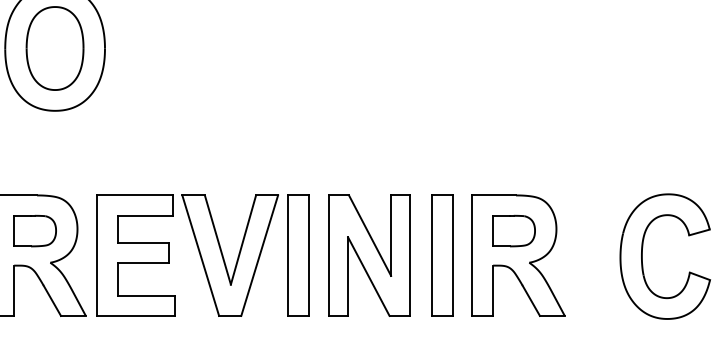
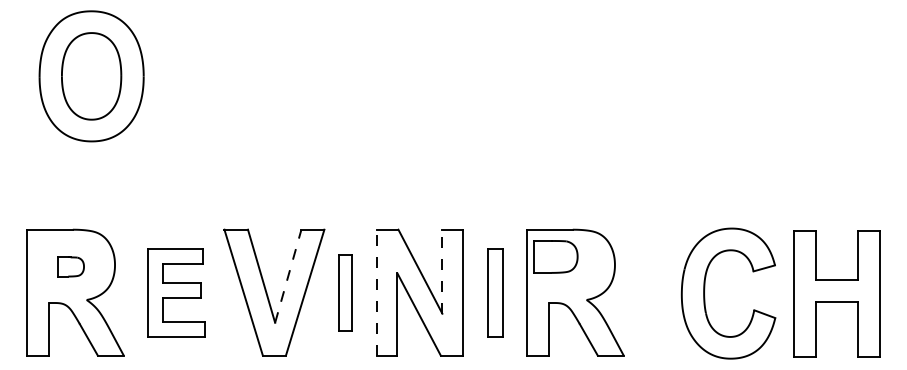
part: (34, 230) -> (70, 266), size x0.6
part: (513, 230) -> (555, 256), moved
line: (391, 235) -> (442, 271), solid -> dashed
line: (243, 239) -> (288, 275), solid -> dashed
part: (135, 255) -> (175, 292), size x0.7
part: (298, 255) -> (345, 292), size x0.6
line: (328, 255) -> (377, 292), solid -> dashed
part: (441, 255) -> (495, 292), size x0.7

